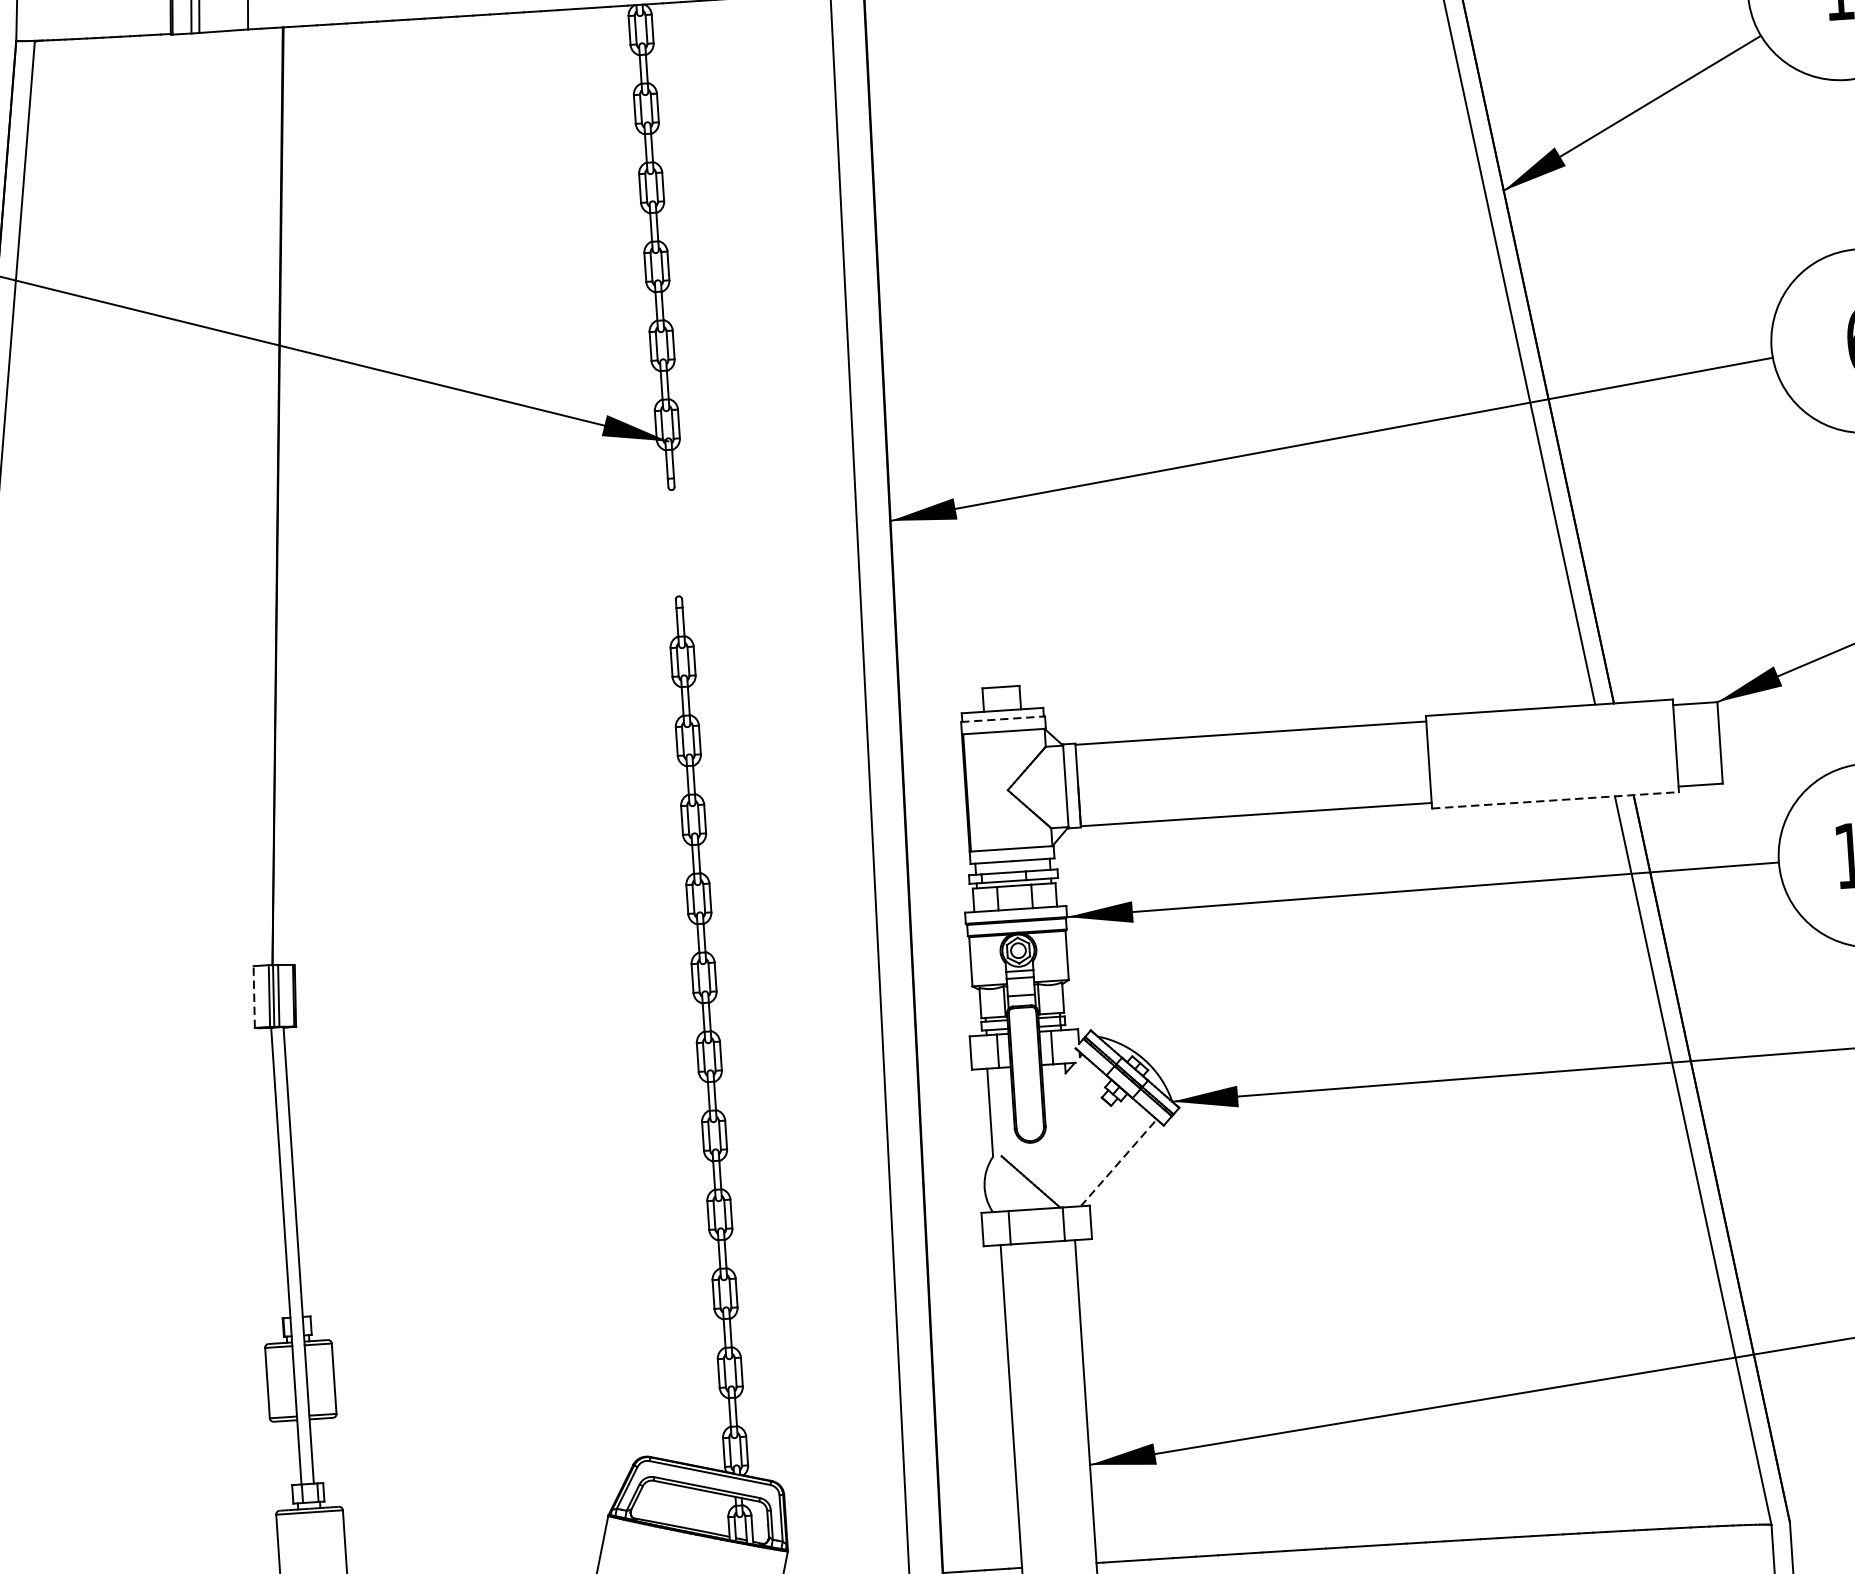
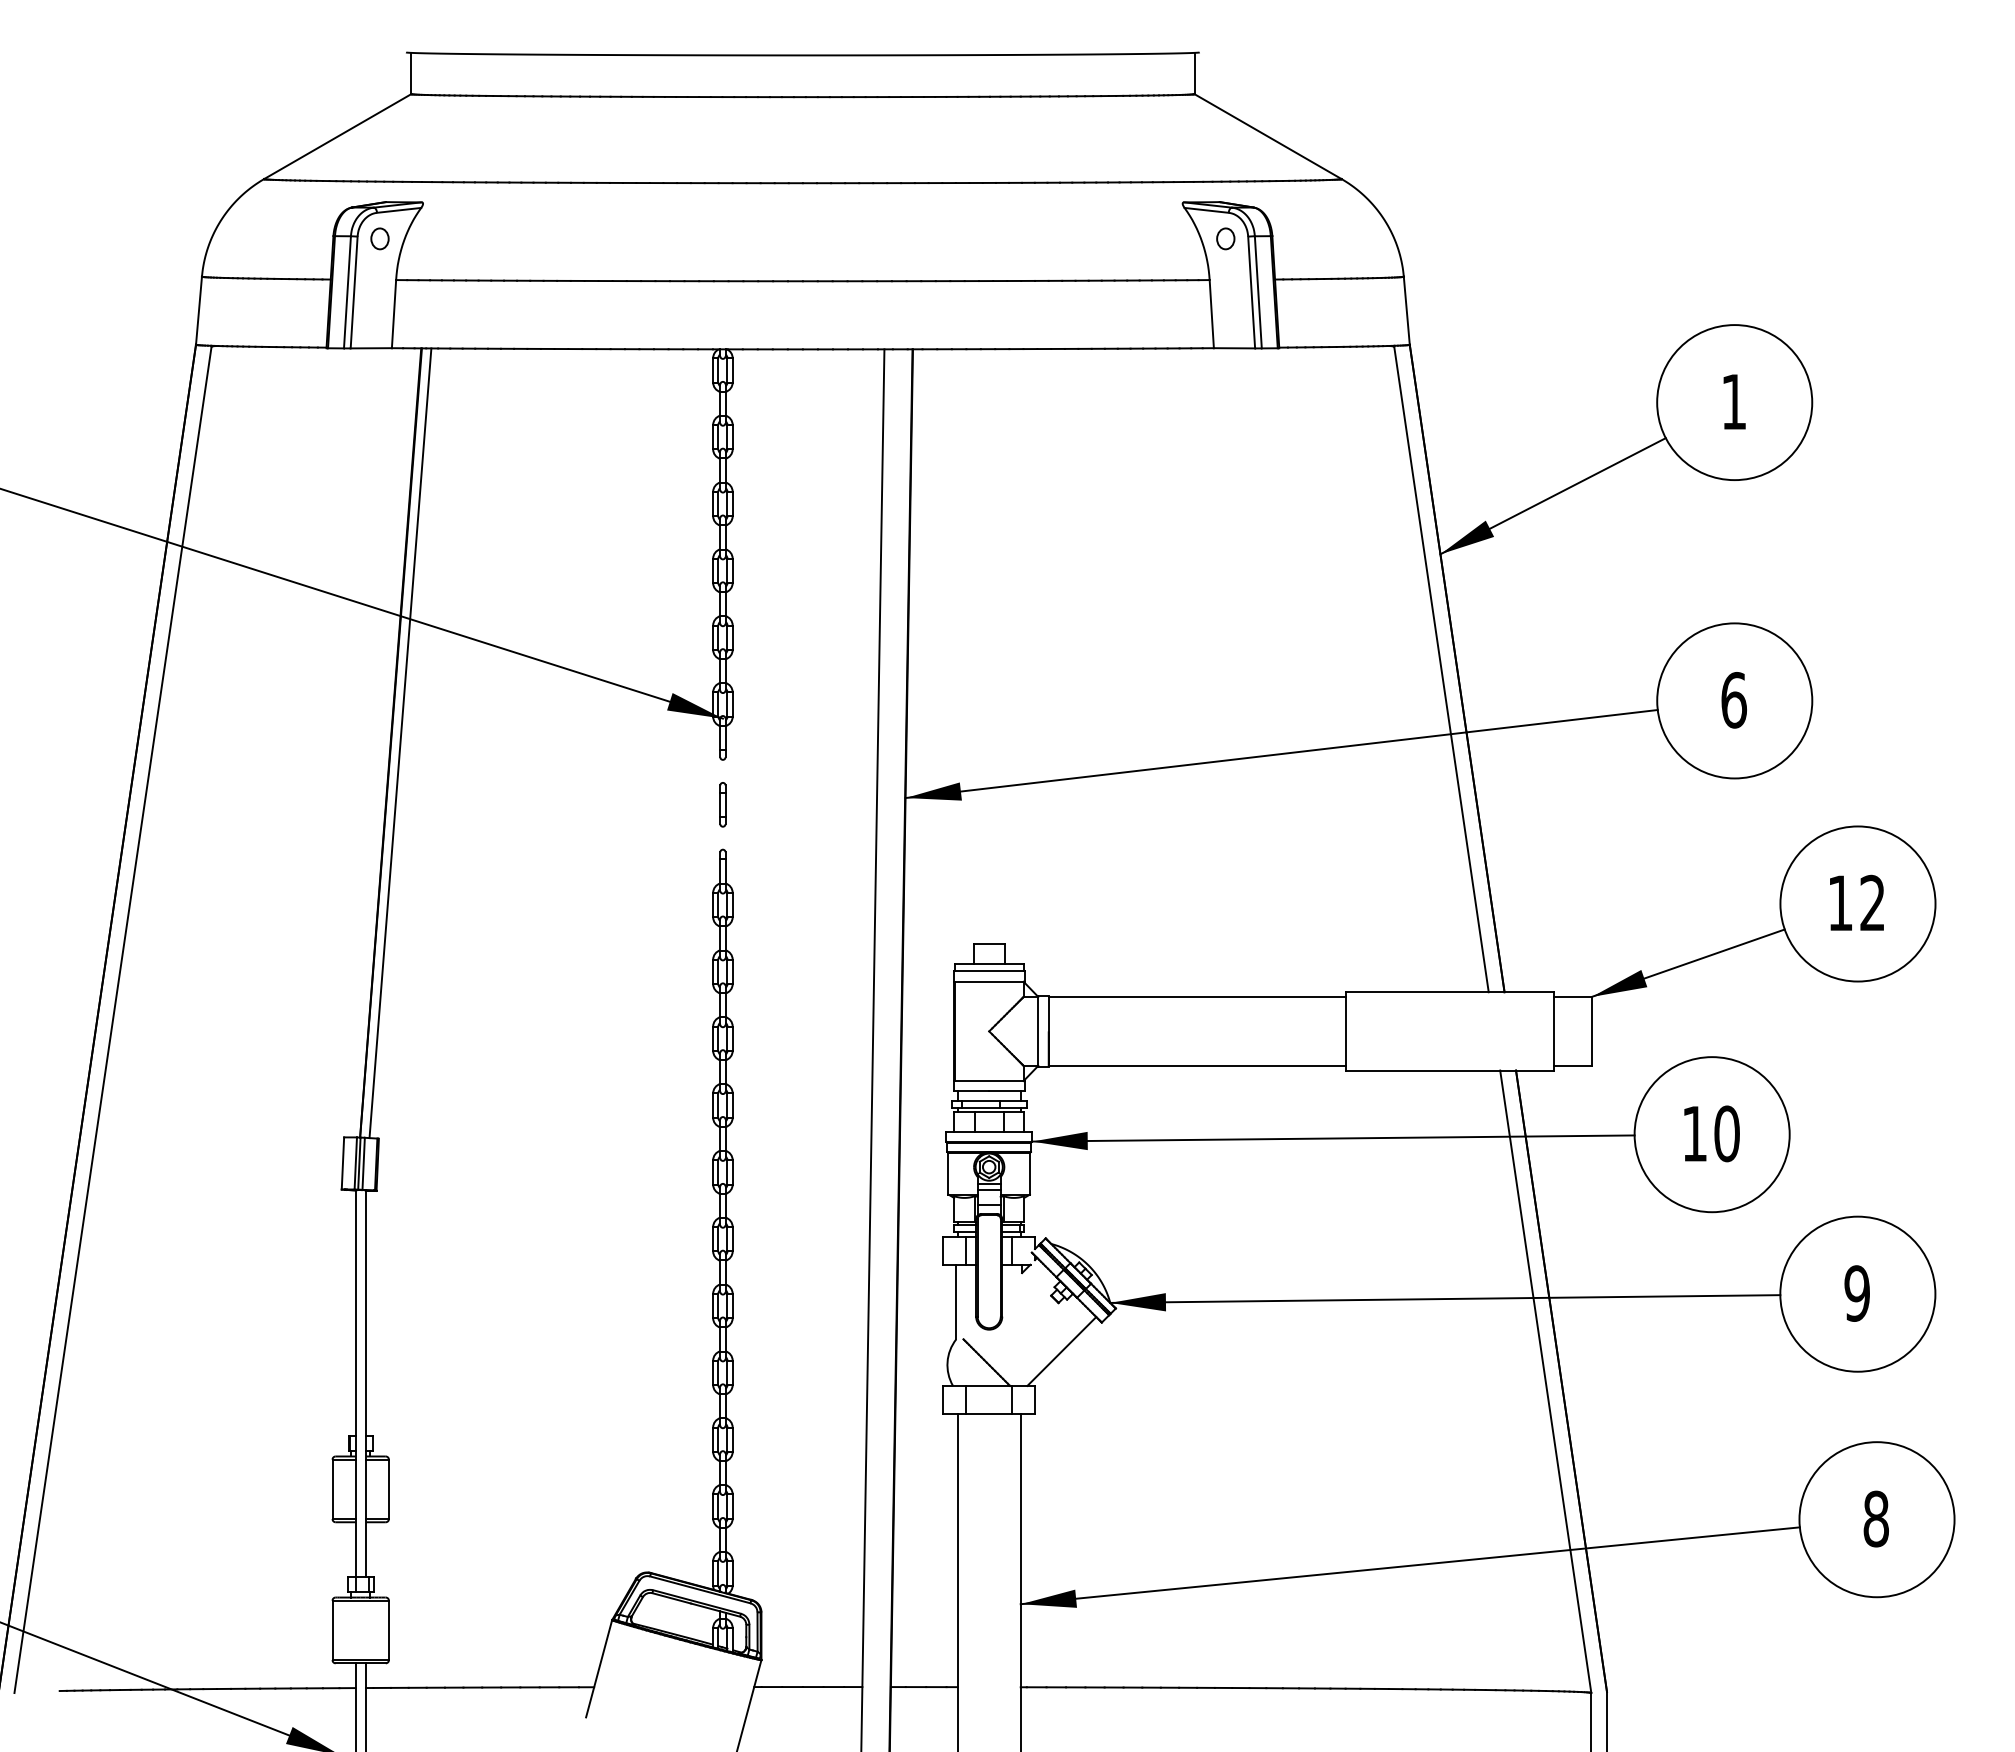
line: (289, 496) -> (400, 743), added
part: (674, 542) -> (722, 804), added
line: (1003, 719) -> (989, 971), dashed -> solid
line: (1556, 800) -> (1450, 1070), dashed -> solid
line: (253, 995) -> (342, 1162), dashed -> solid
line: (1118, 1162) -> (1061, 1351), dashed -> solid

